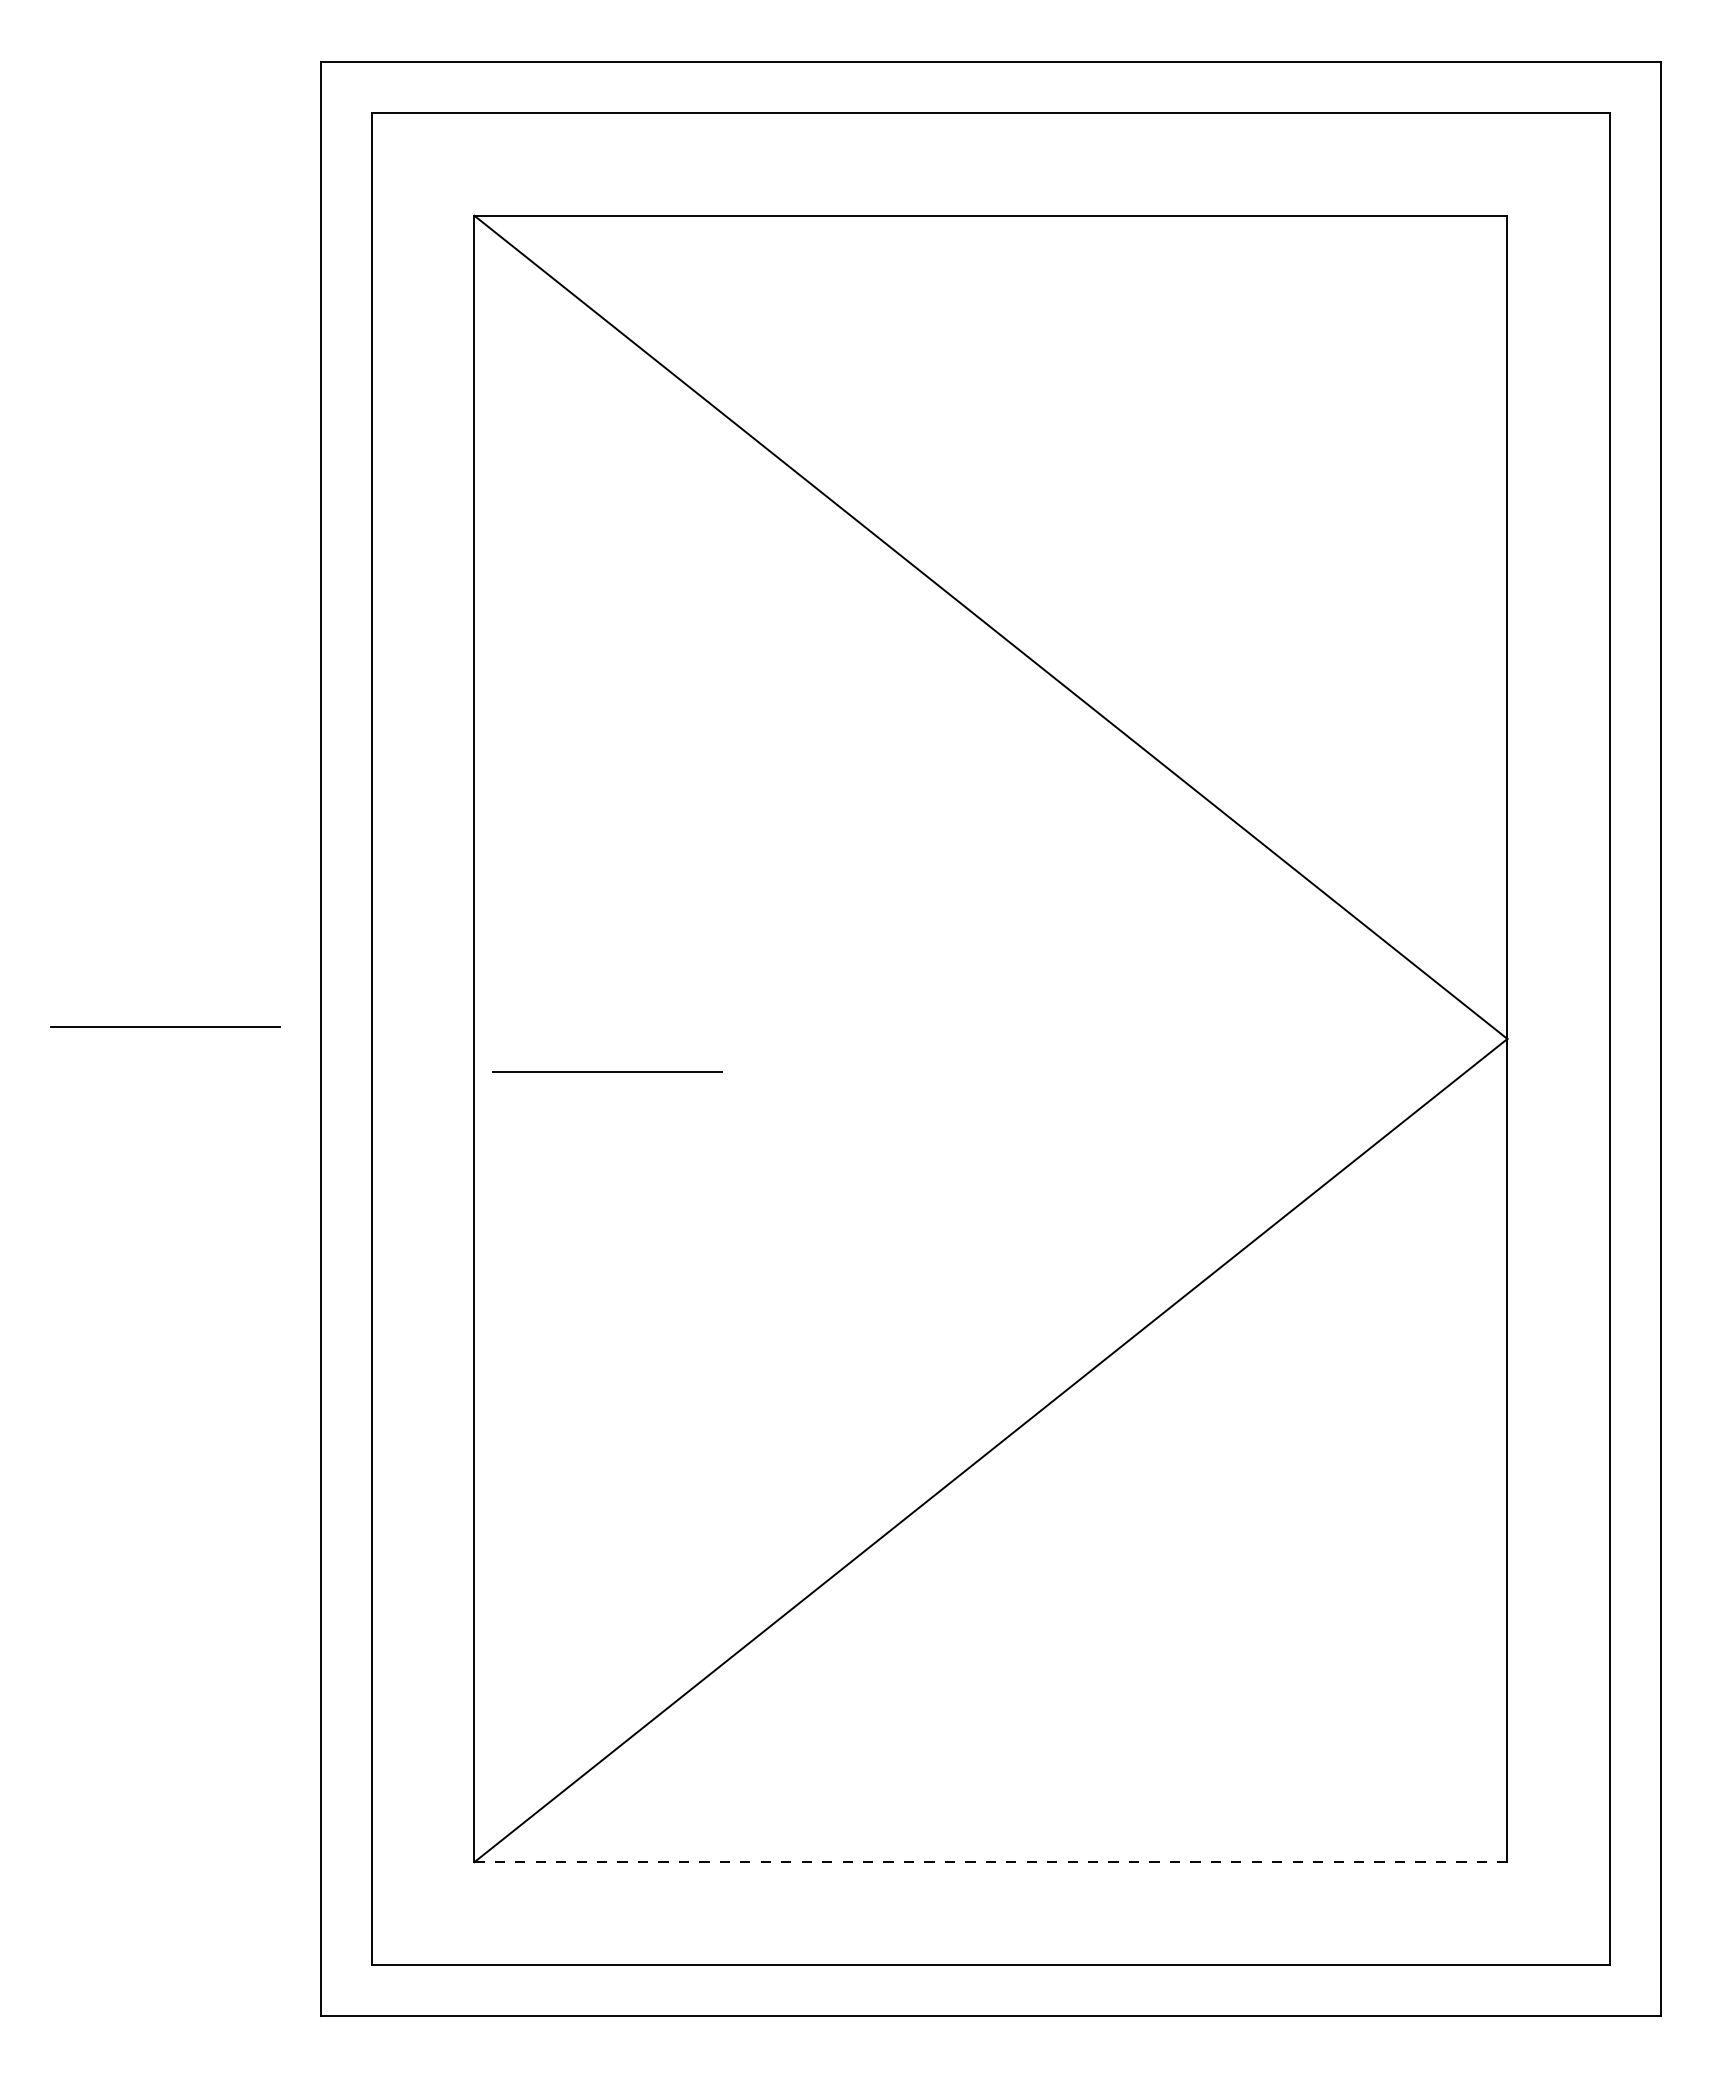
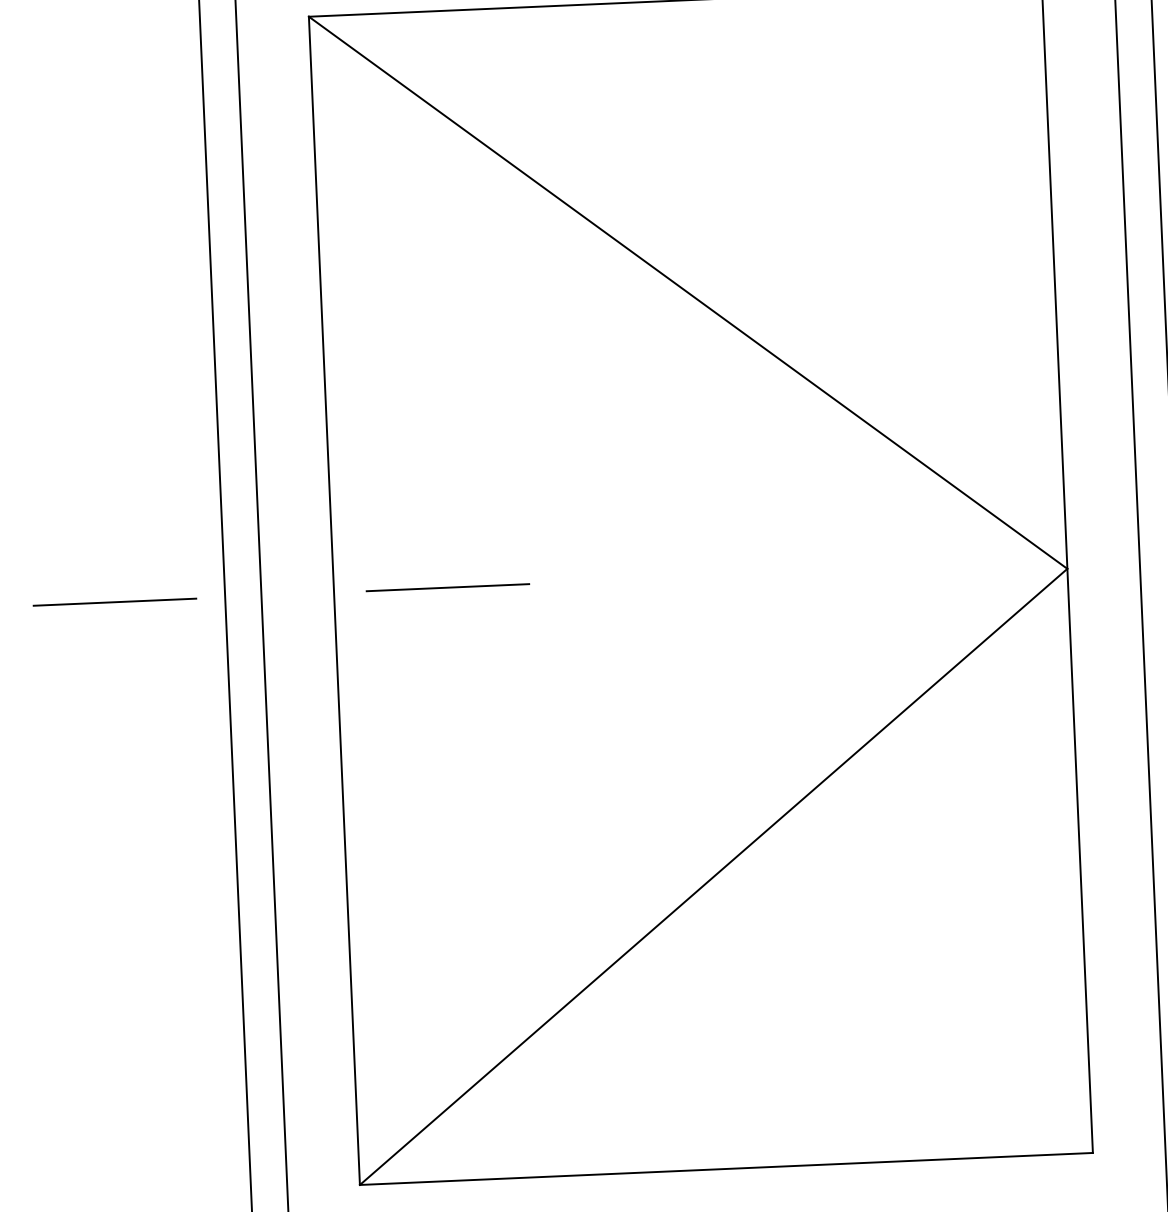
line: (607, 1071) -> (447, 587), moved
line: (990, 1862) -> (726, 1169), dashed -> solid

